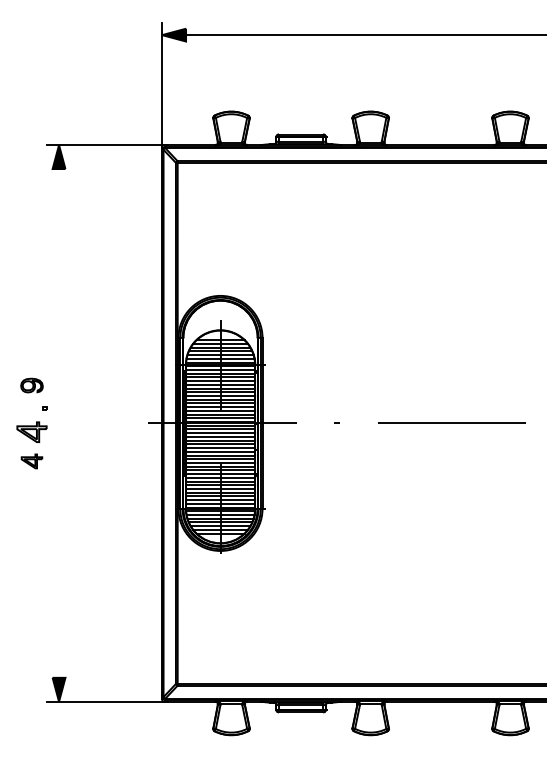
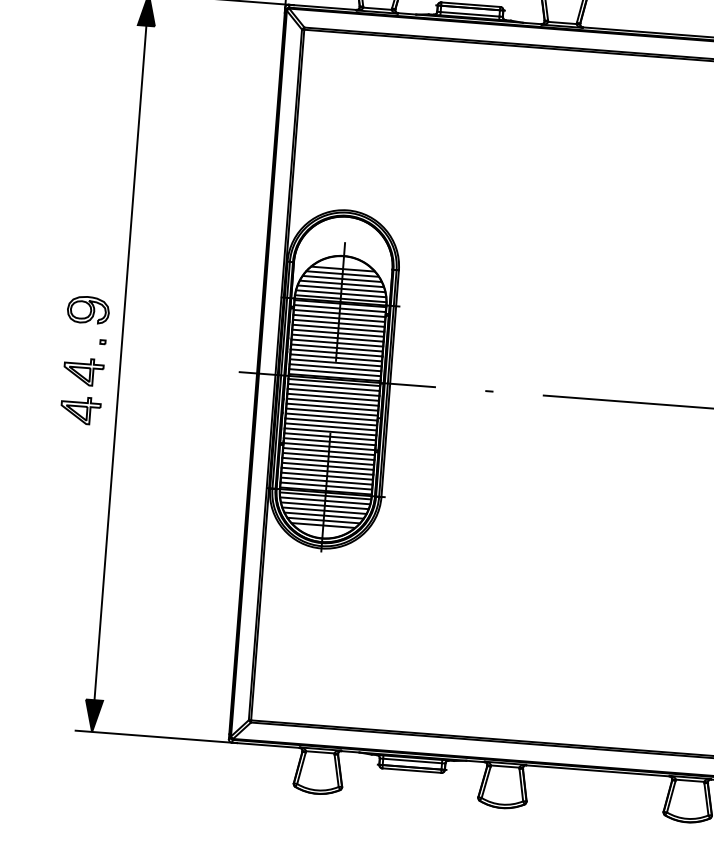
part: (31, 385) -> (87, 309), size x1.43
line: (59, 423) -> (121, 363), added
part: (31, 461) -> (80, 410), size x1.43

